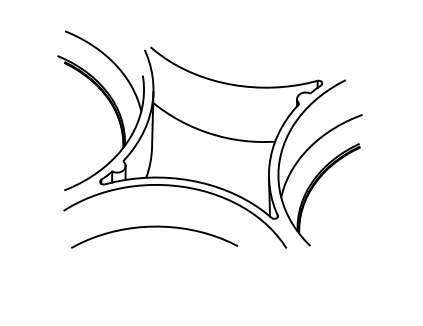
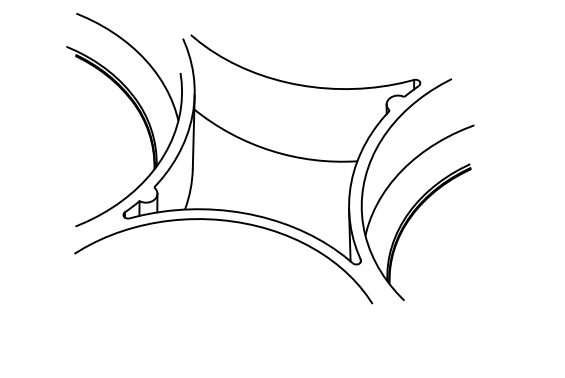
curve: (154, 227) -> (196, 276), removed

